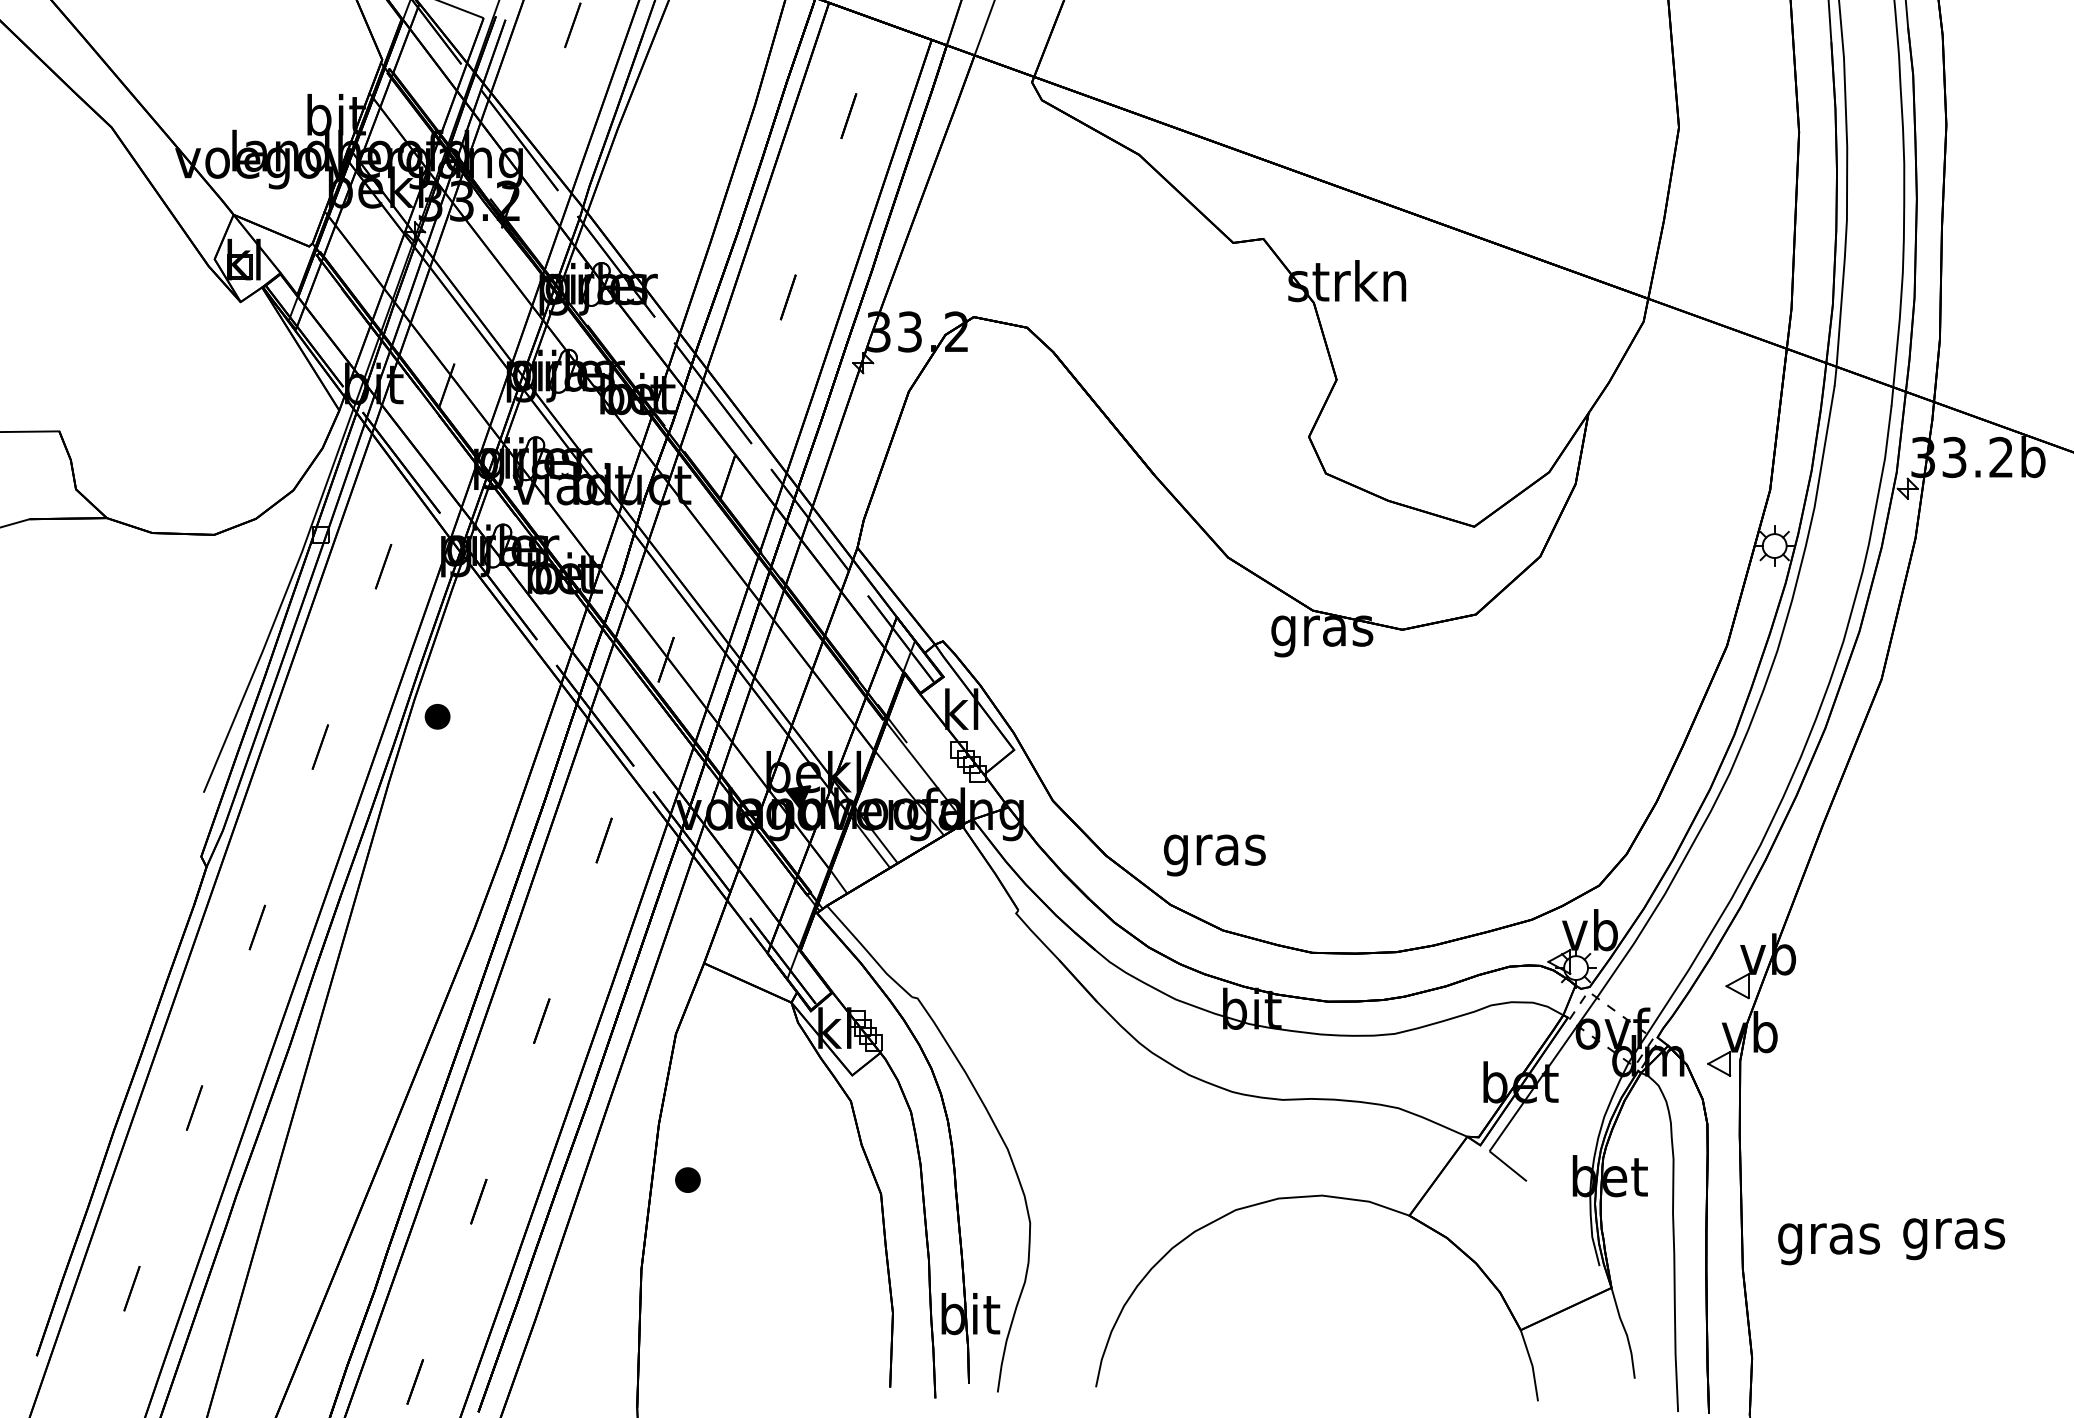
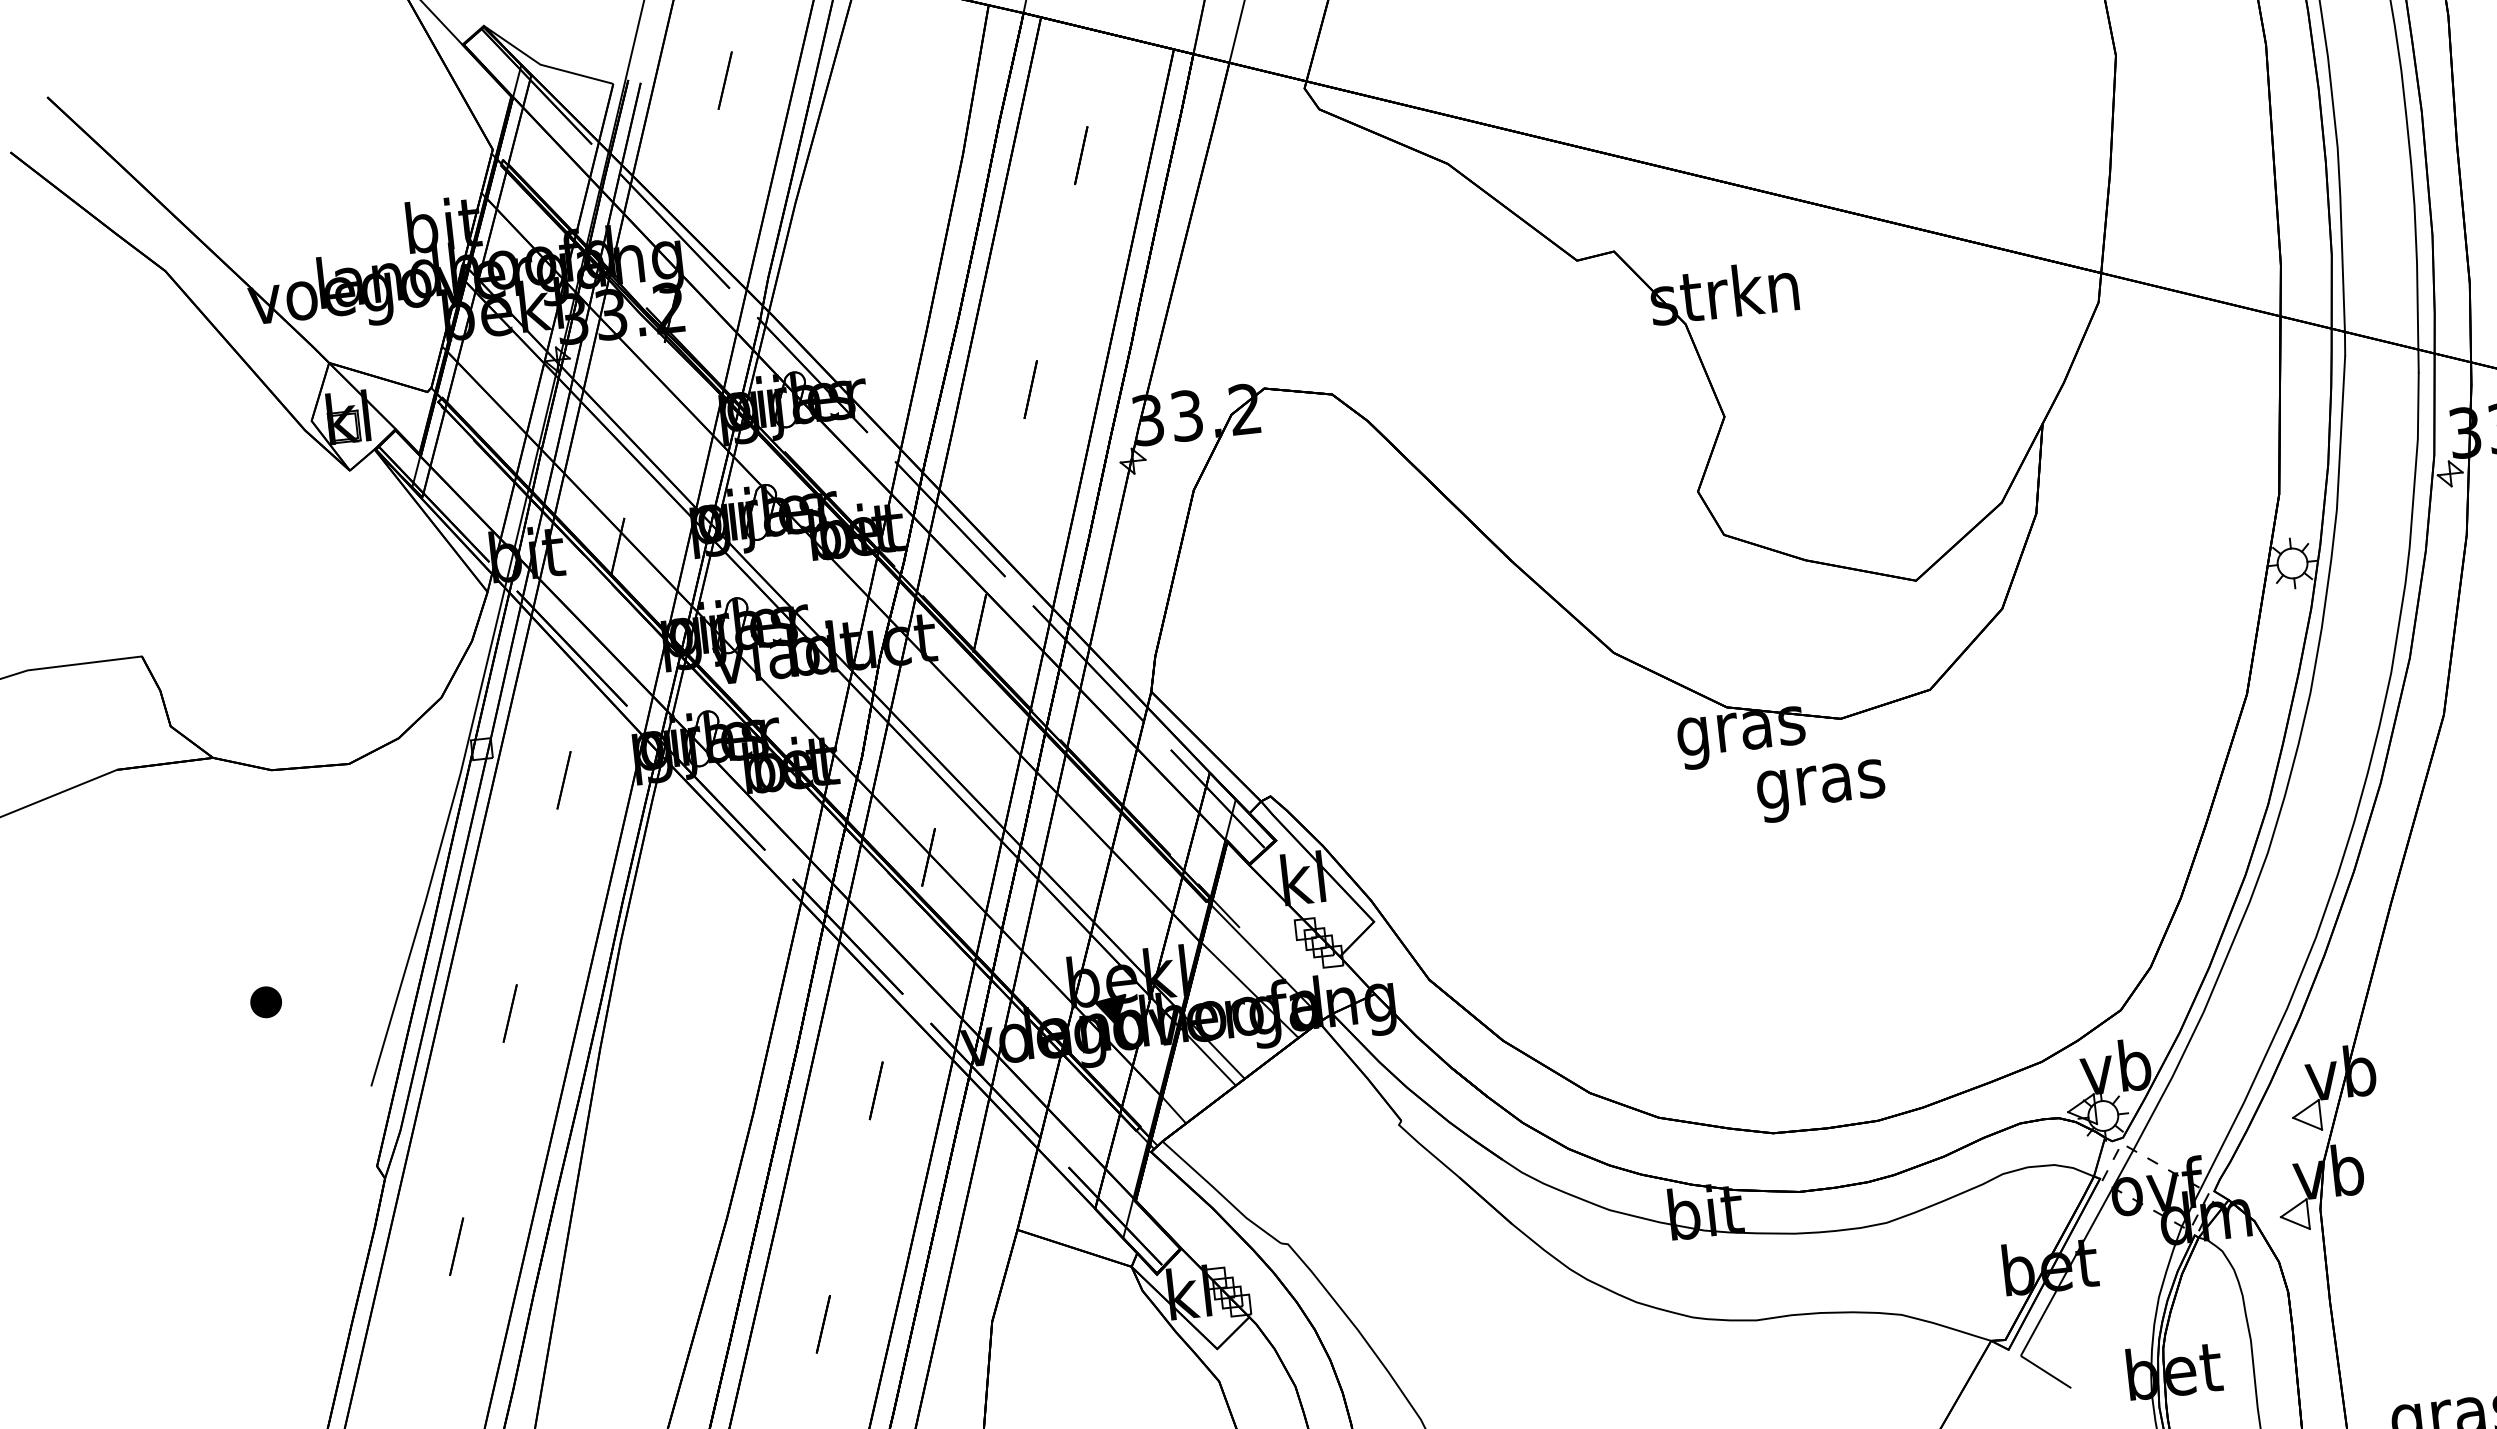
part: (437, 716) -> (265, 1001), moved
text: (1214, 855) -> (1821, 791), moved

